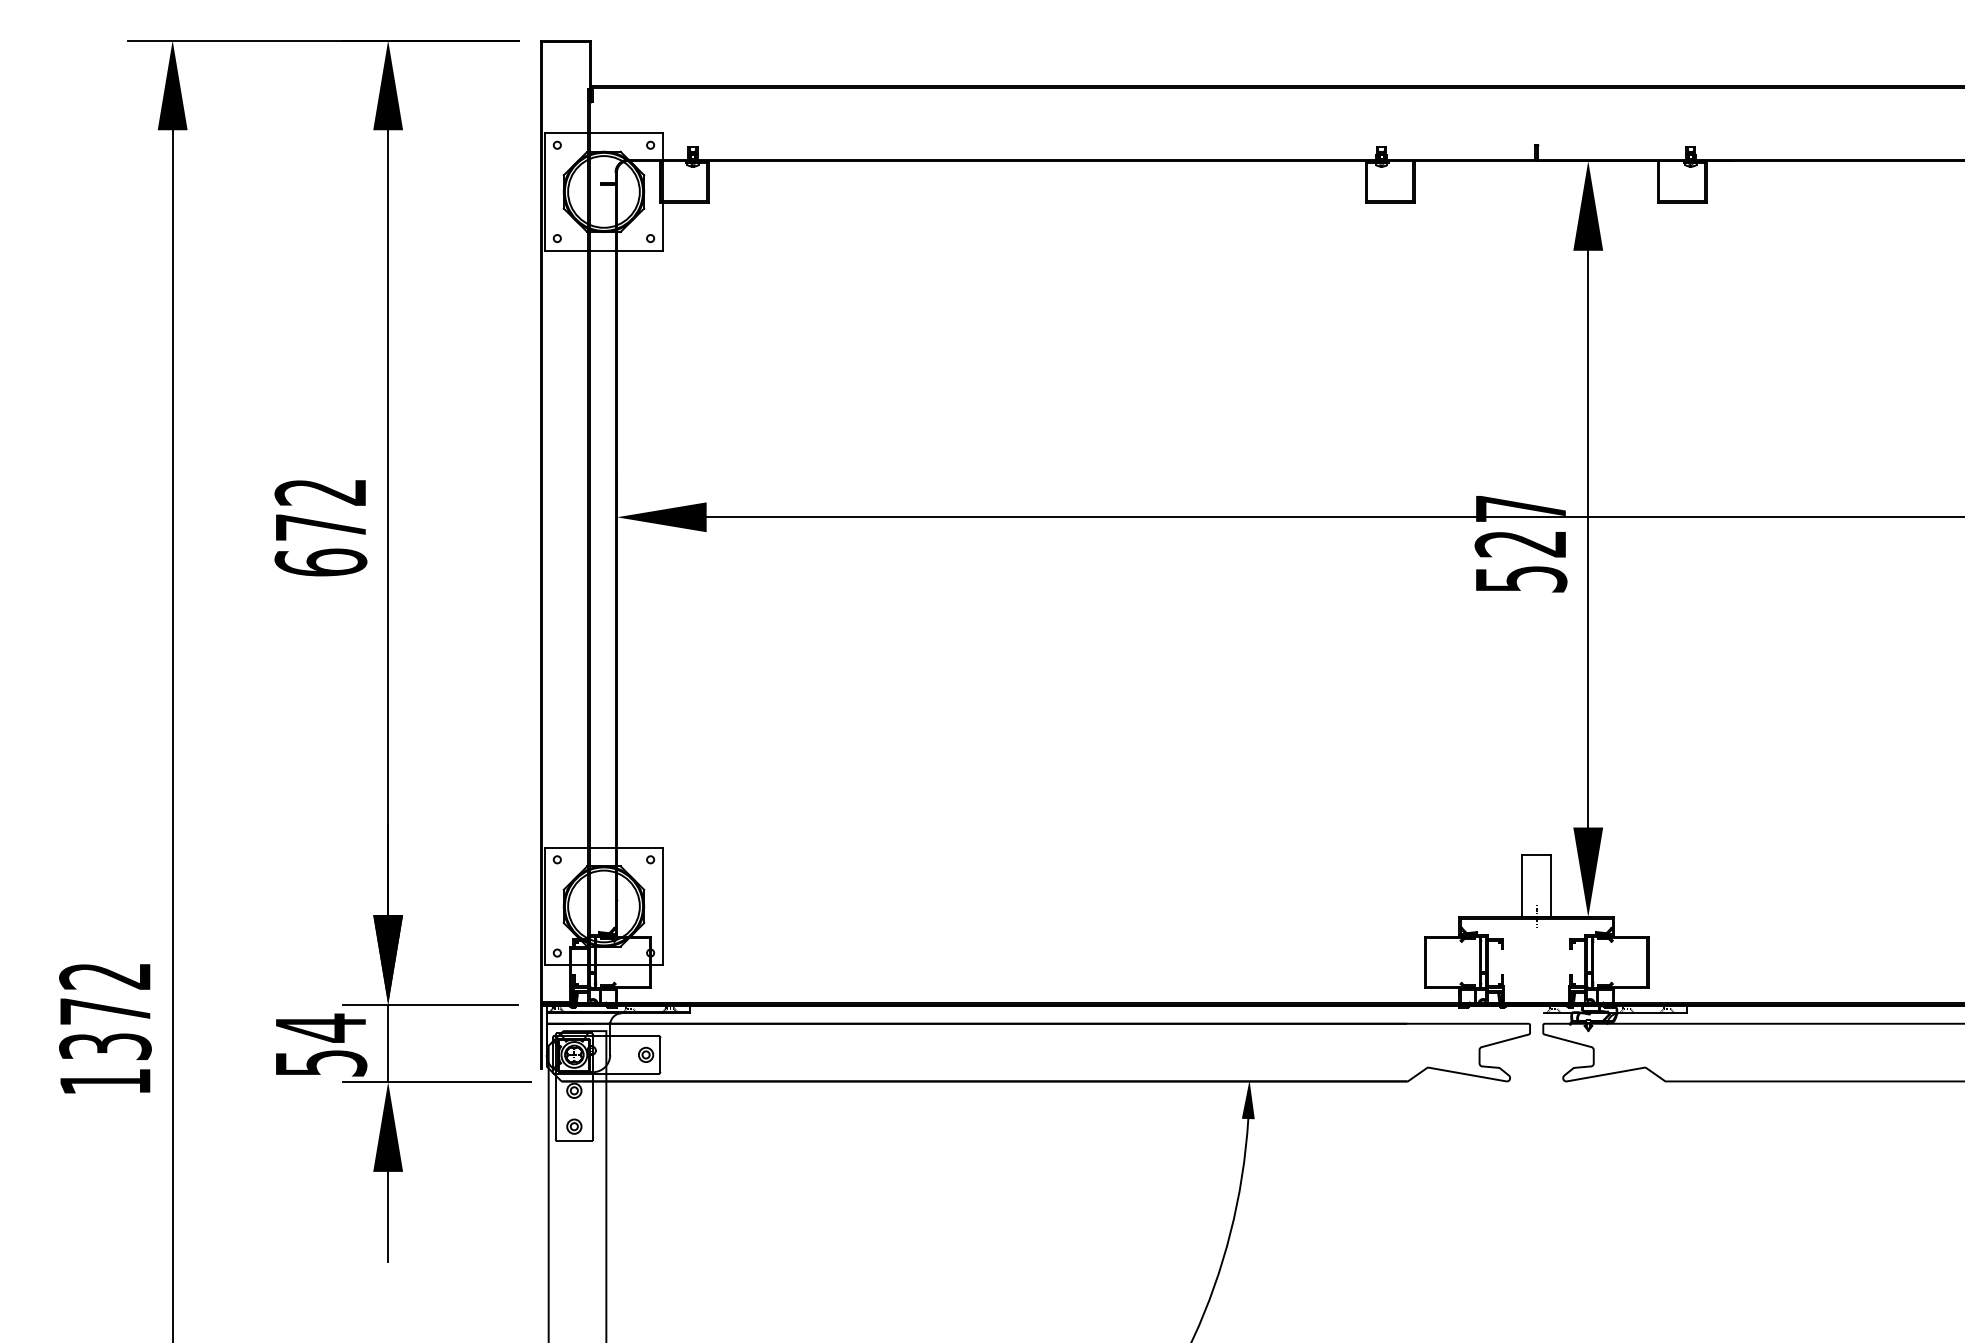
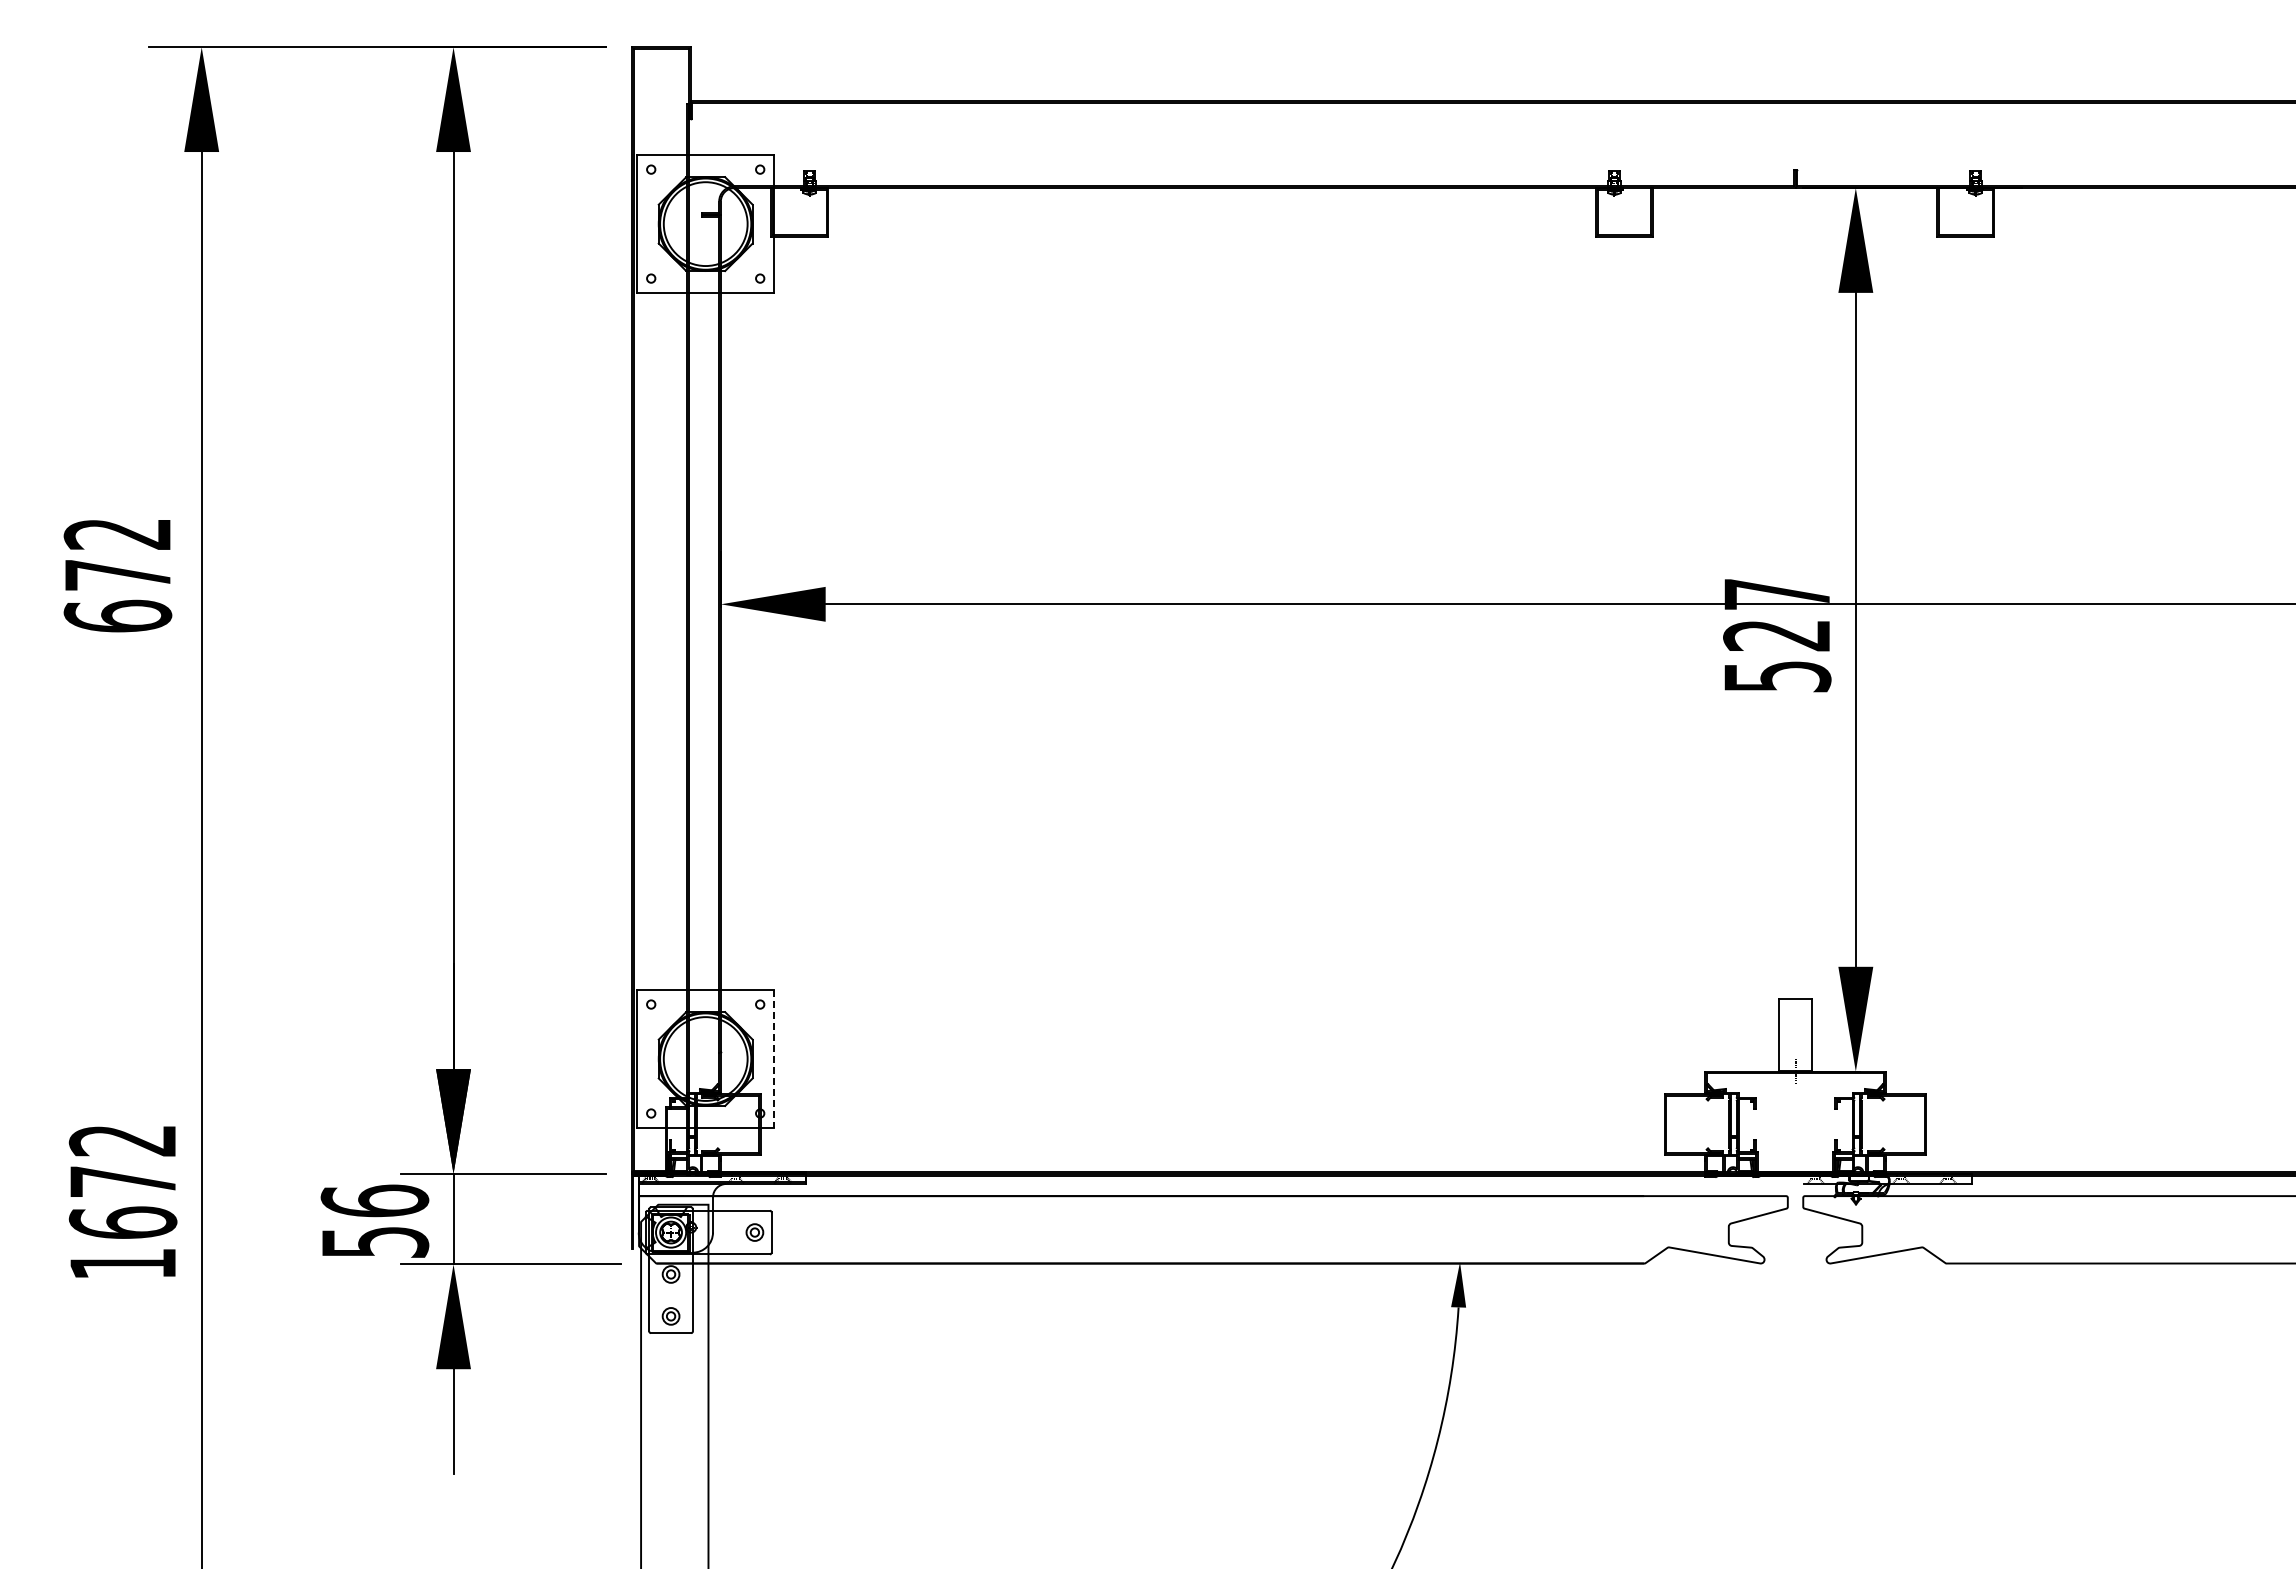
text: (320, 528) -> (117, 576), moved
line: (662, 906) -> (774, 1059), solid -> dashed
text: (320, 1028) -> (374, 1201), 54 -> 56
text: (104, 1046) -> (122, 1222), 1372 -> 1672

